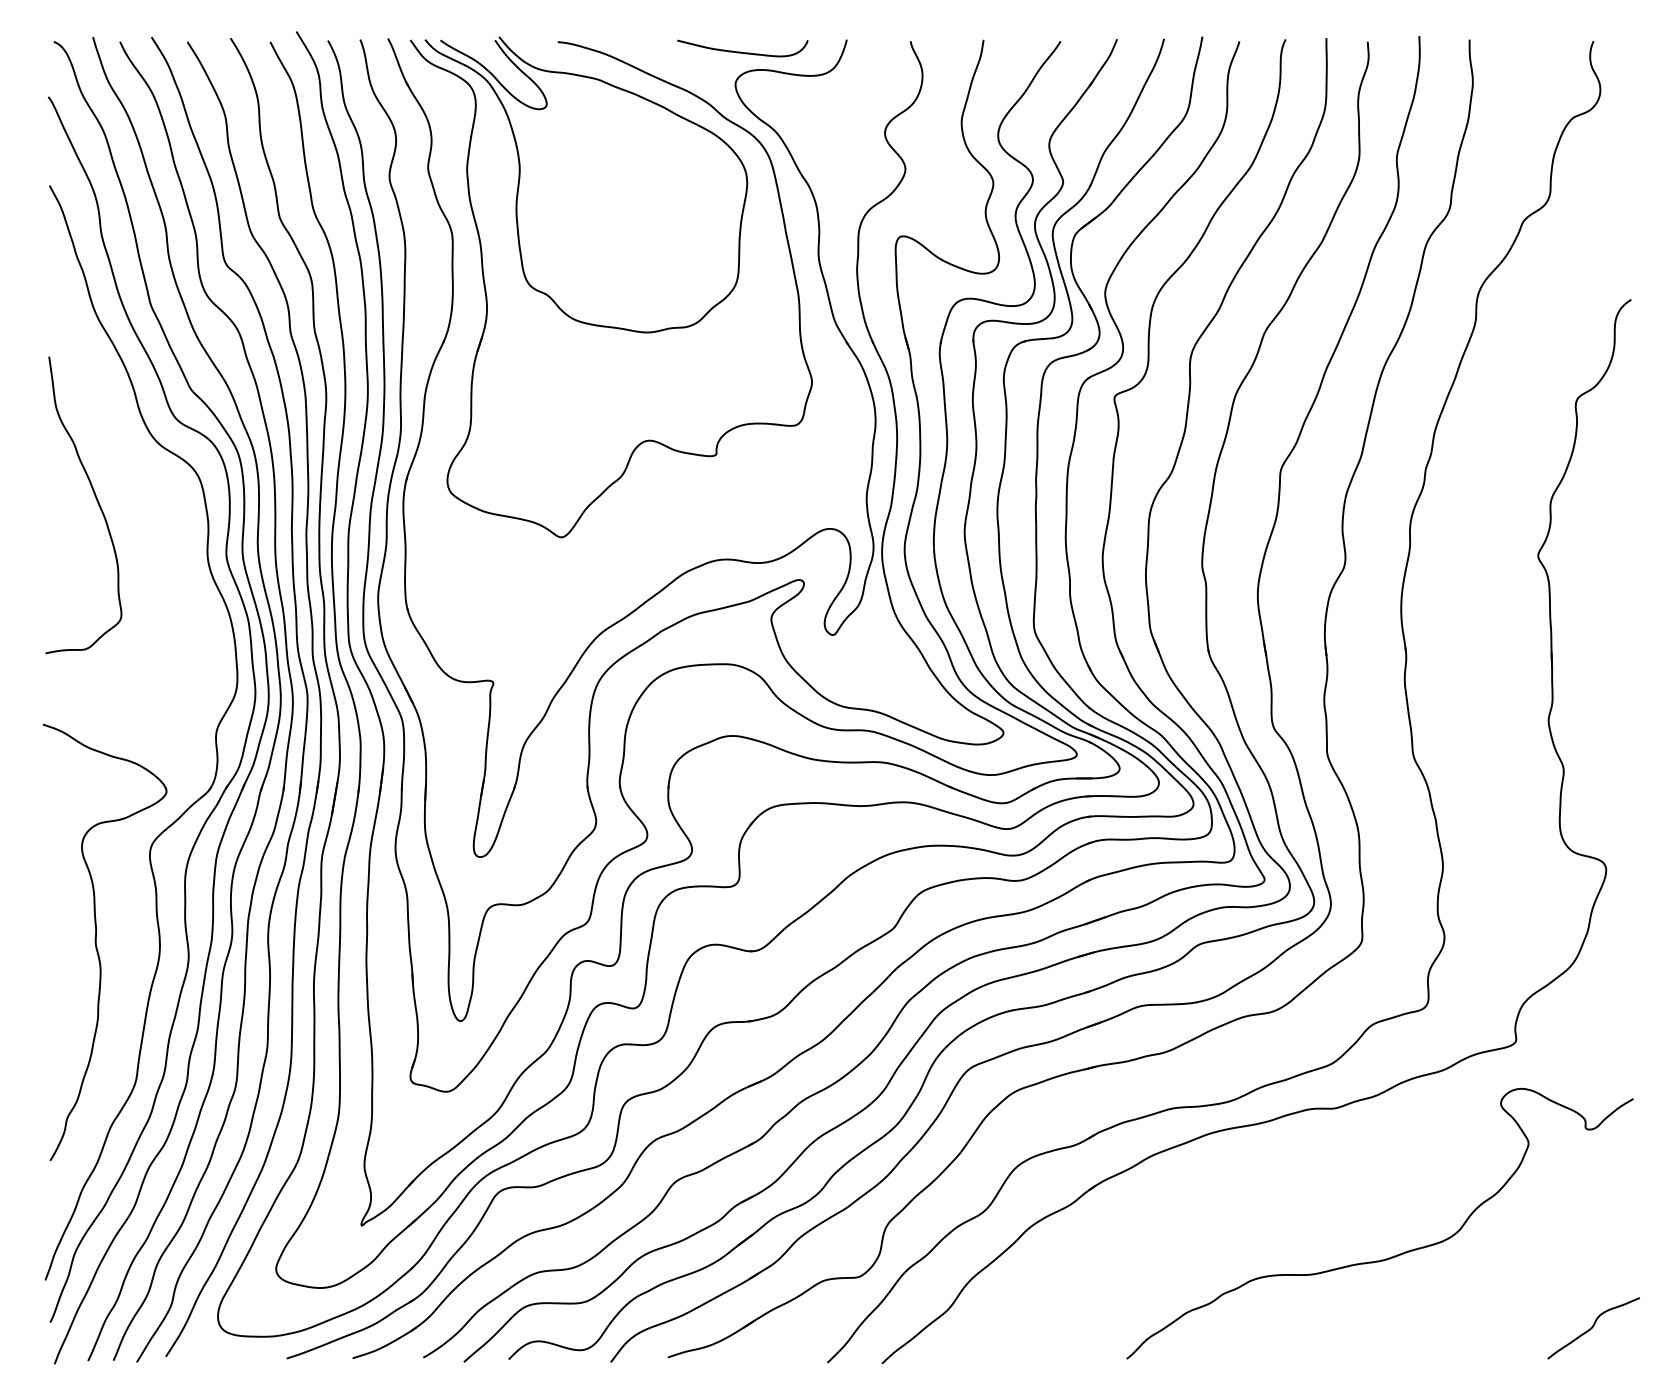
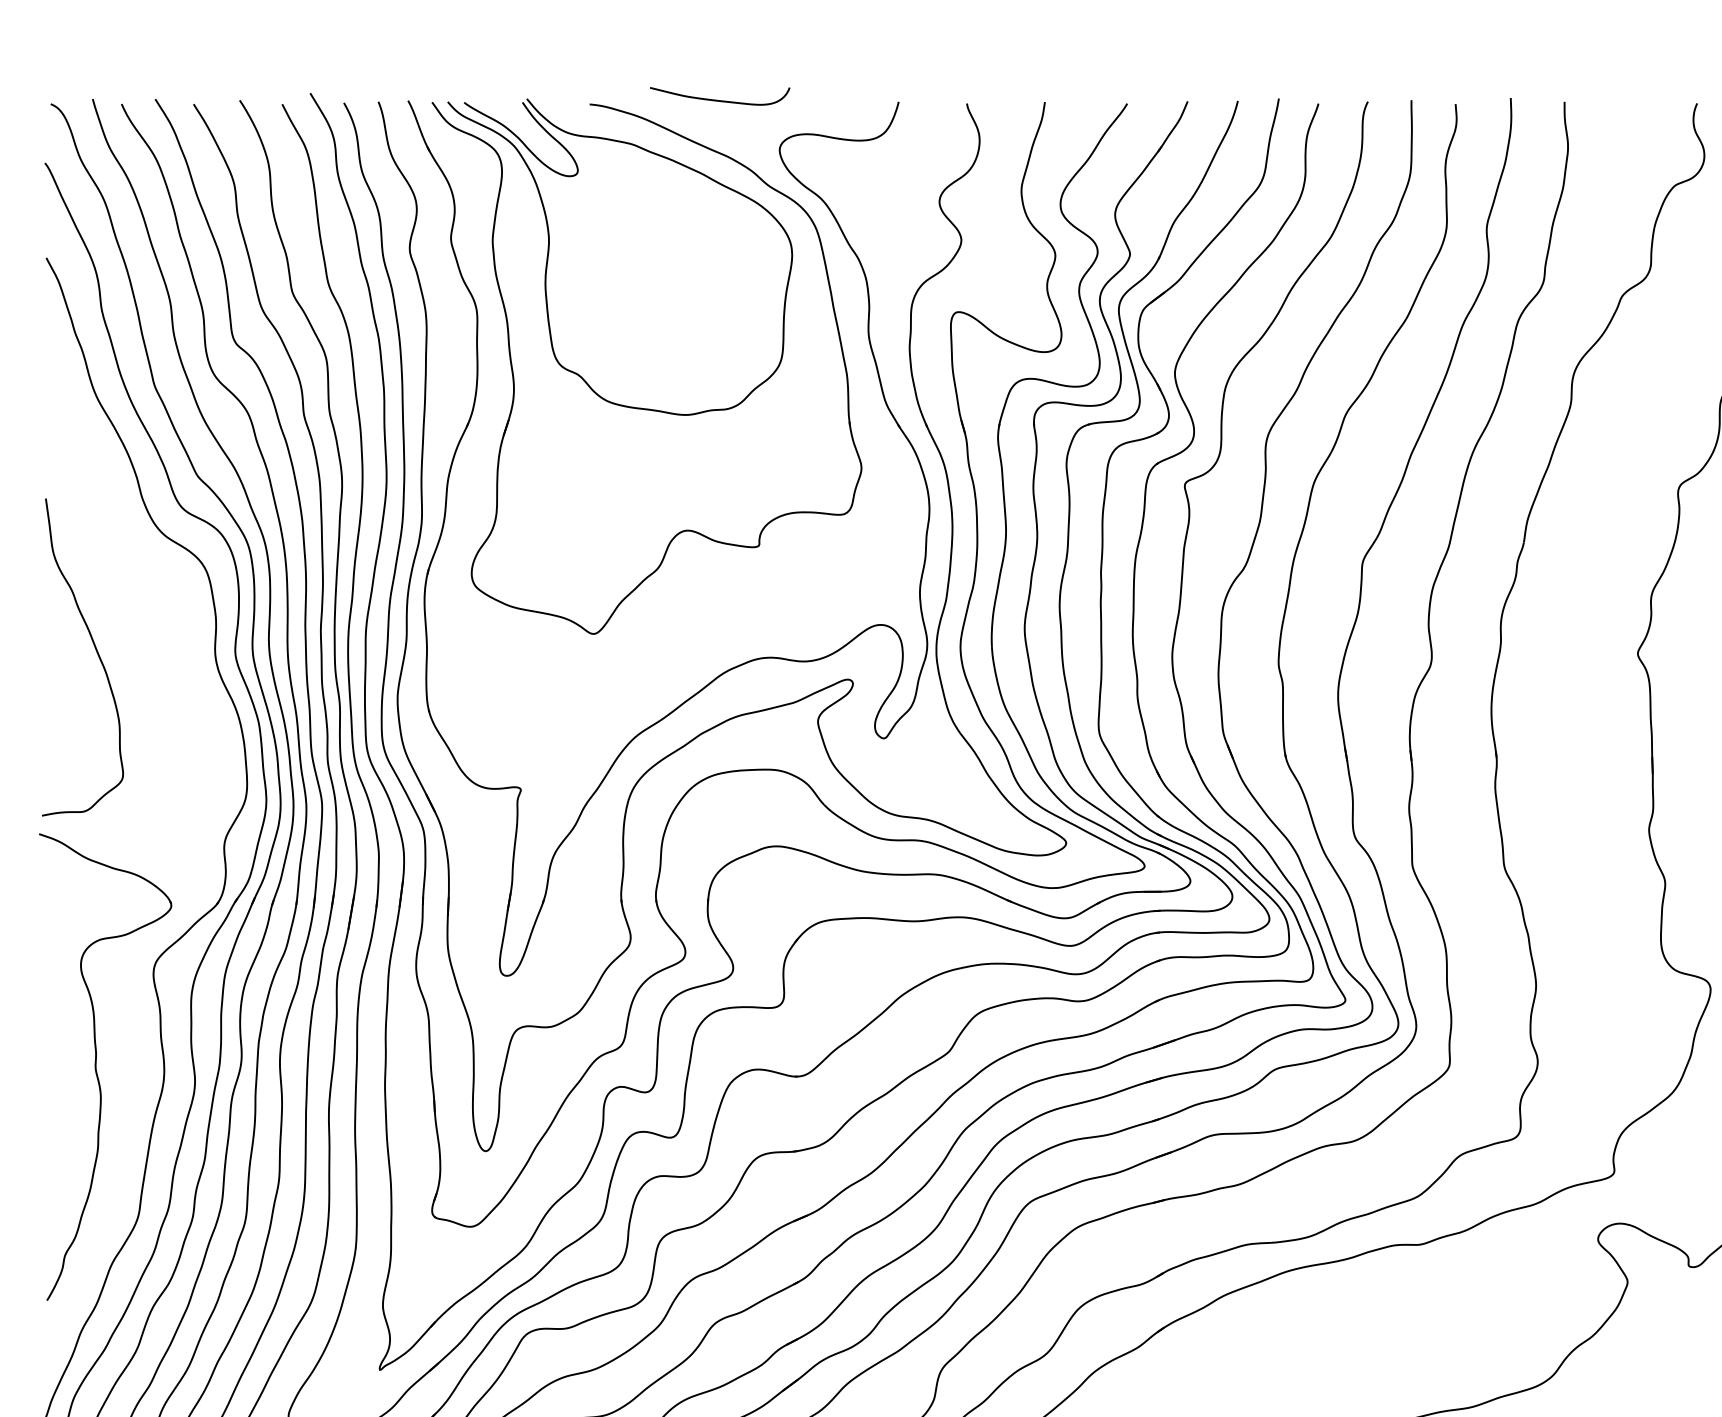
curve: (741, 51) -> (718, 99), moved
curve: (96, 501) -> (96, 653), moved

